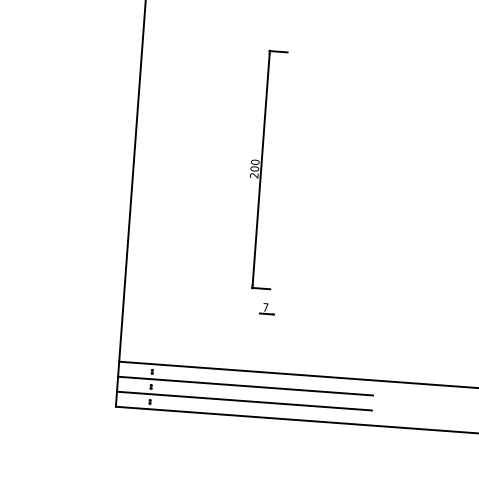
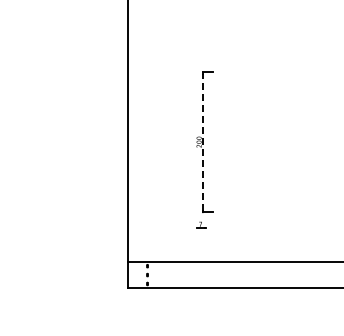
line: (260, 168) -> (202, 141), solid -> dashed
part: (267, 307) -> (201, 224), moved
line: (244, 385) -> (202, 270), removed
line: (243, 401) -> (202, 279), removed

